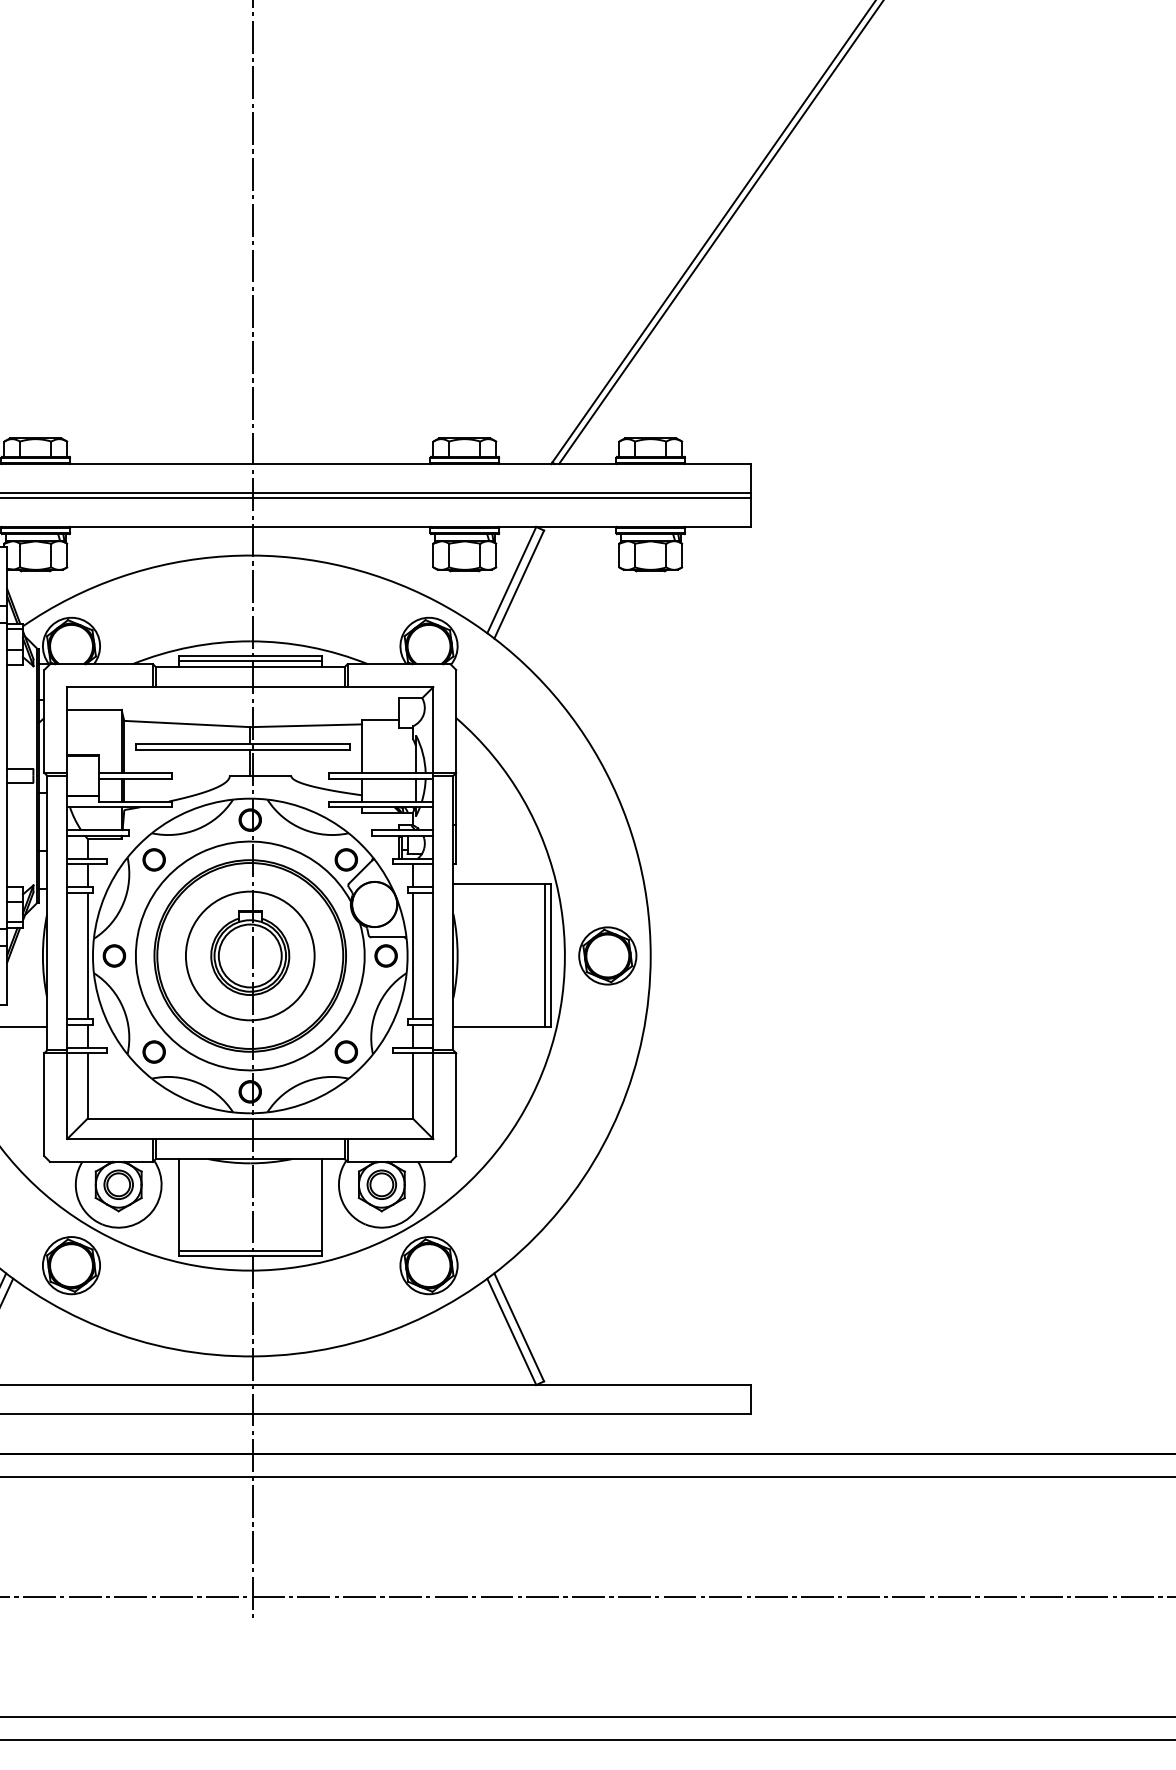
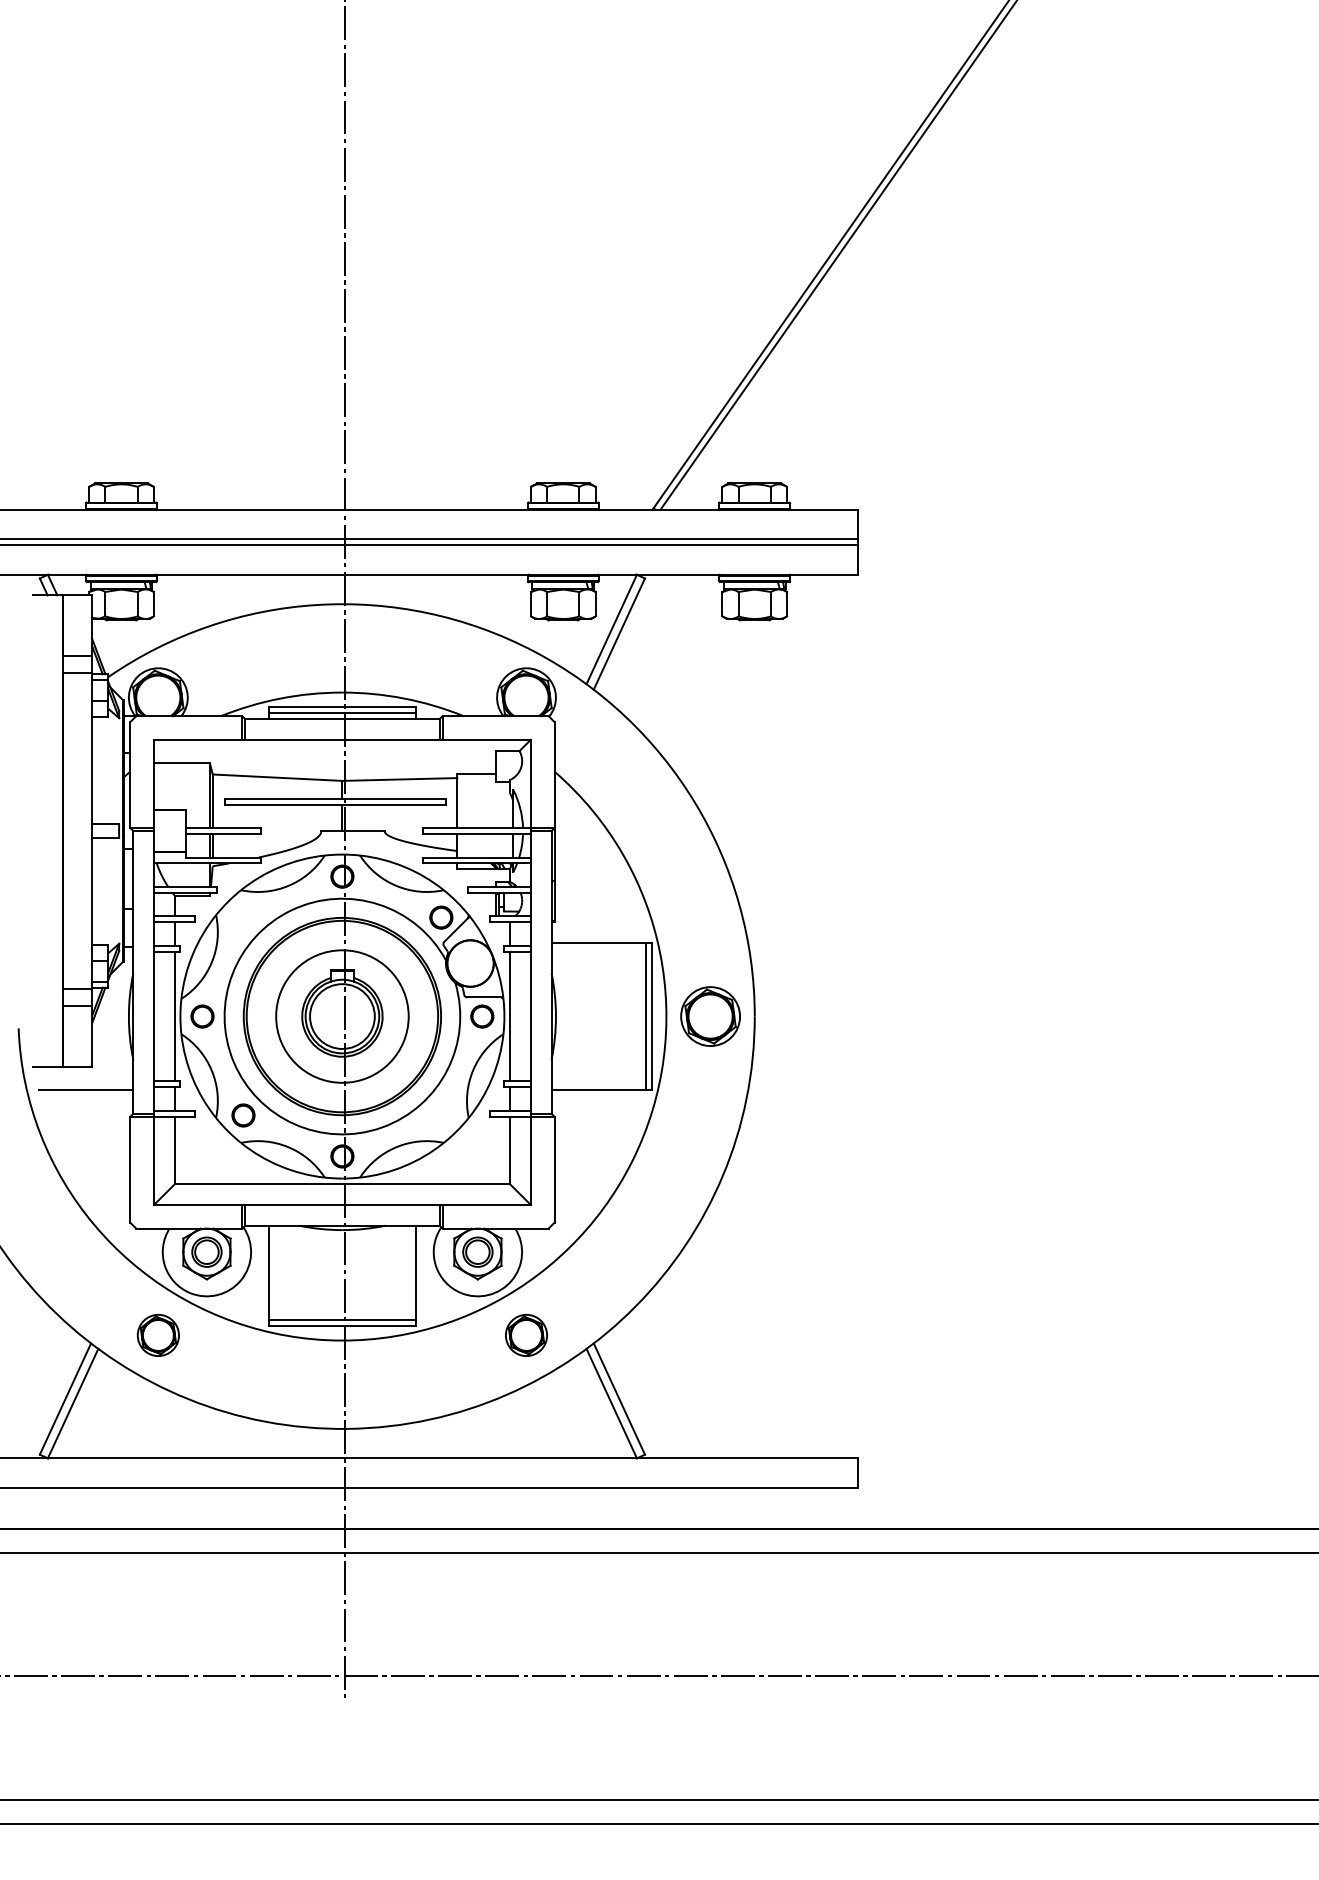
circle: (154, 859) -> (243, 917), removed
circle: (346, 1052) -> (441, 1115), removed
part: (71, 1265) -> (158, 1335), size x0.7
part: (429, 1265) -> (526, 1335), size x0.7

